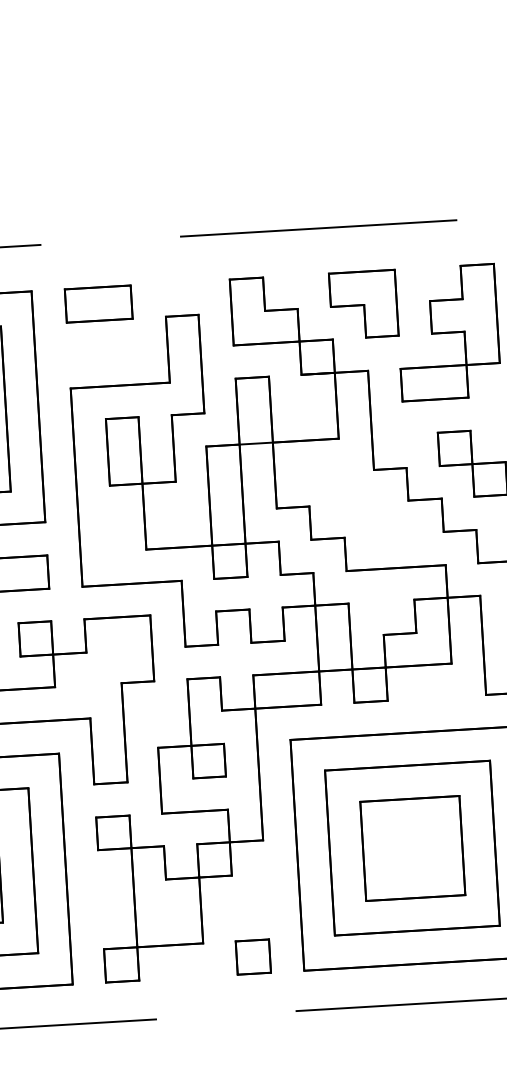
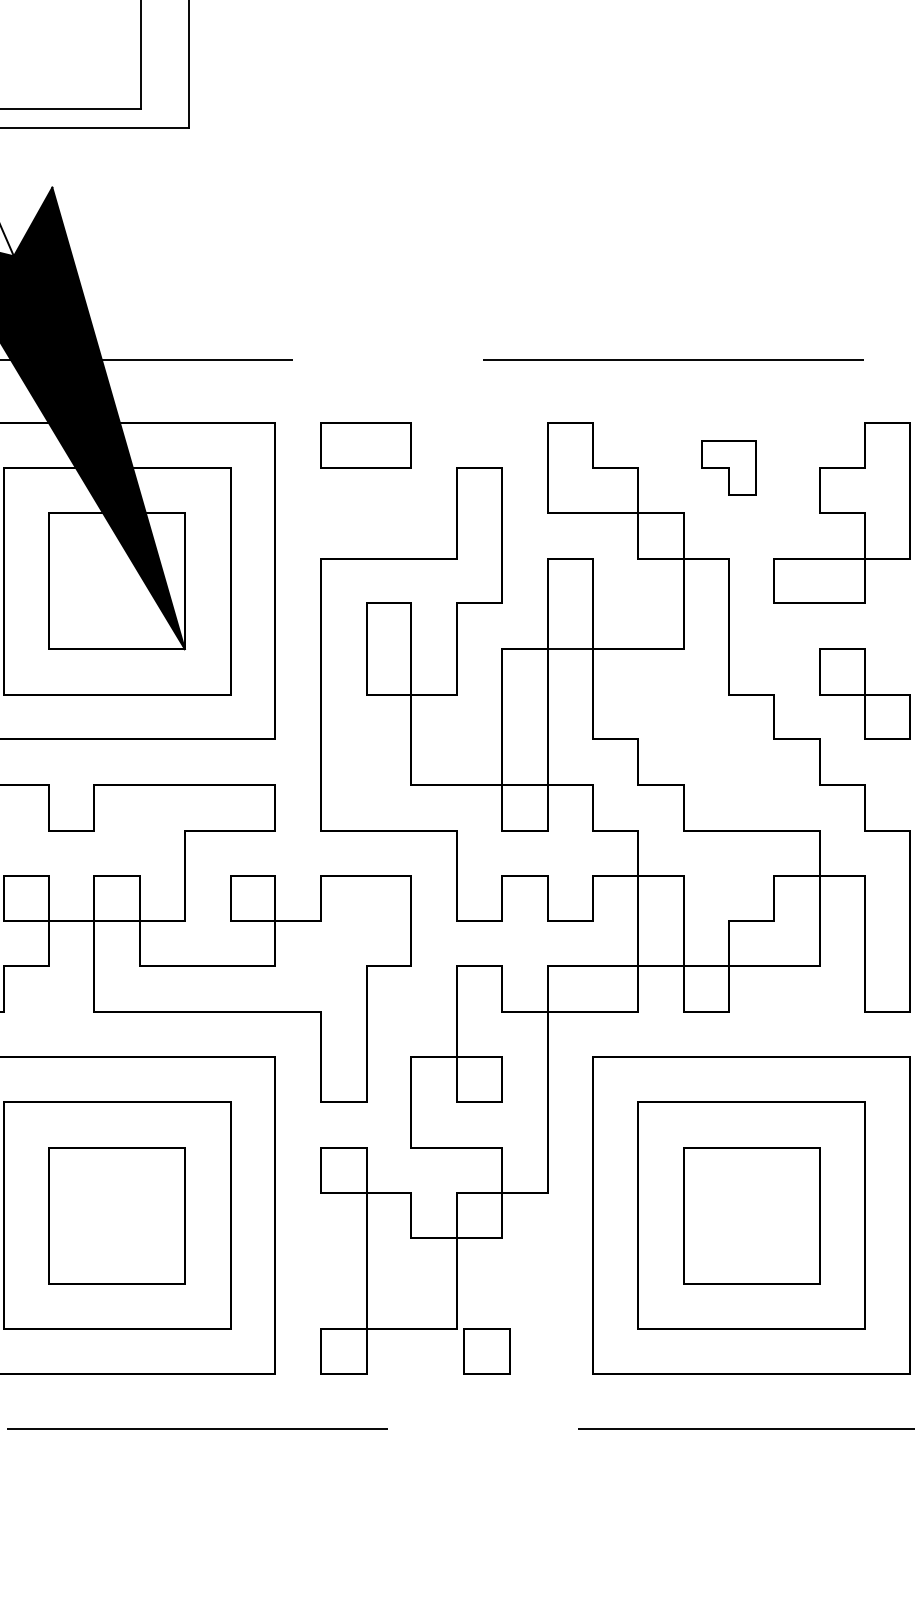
part: (363, 304) -> (728, 467), size x0.6
part: (253, 957) -> (486, 1351), moved

